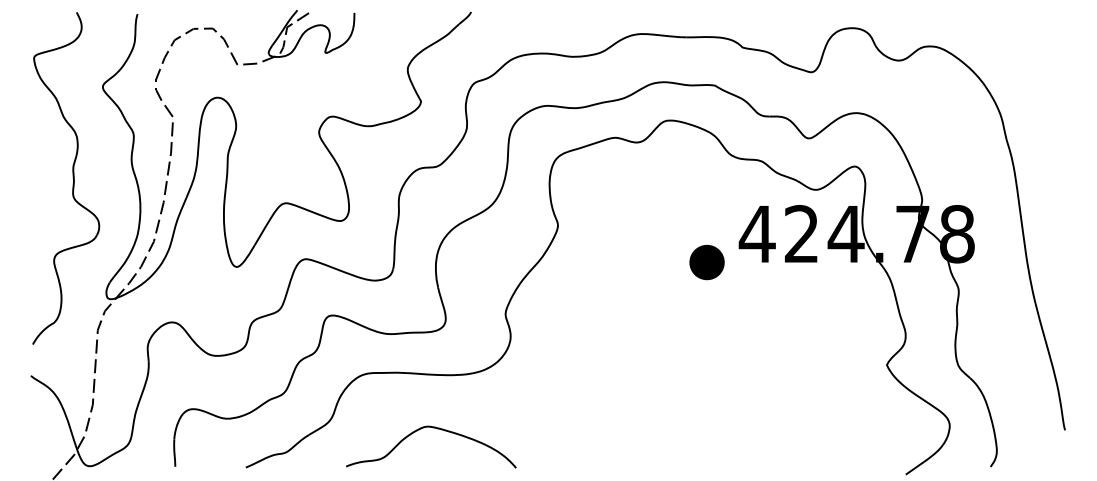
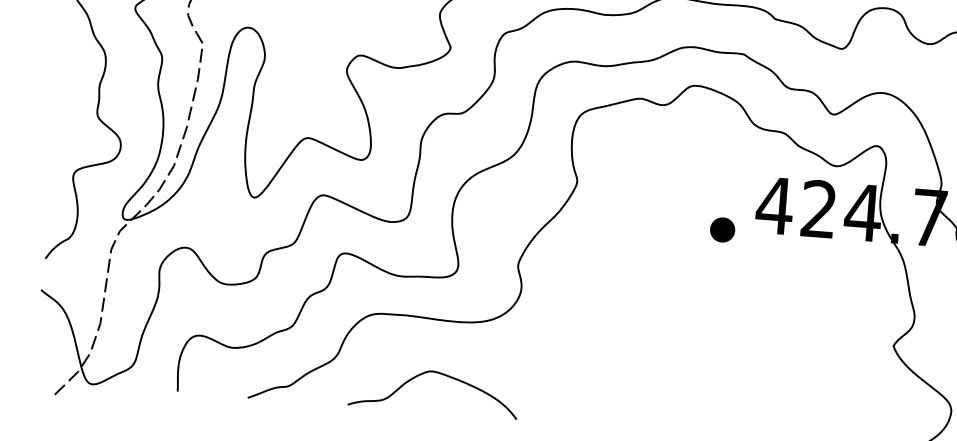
part: (706, 262) -> (722, 229), size x0.71

